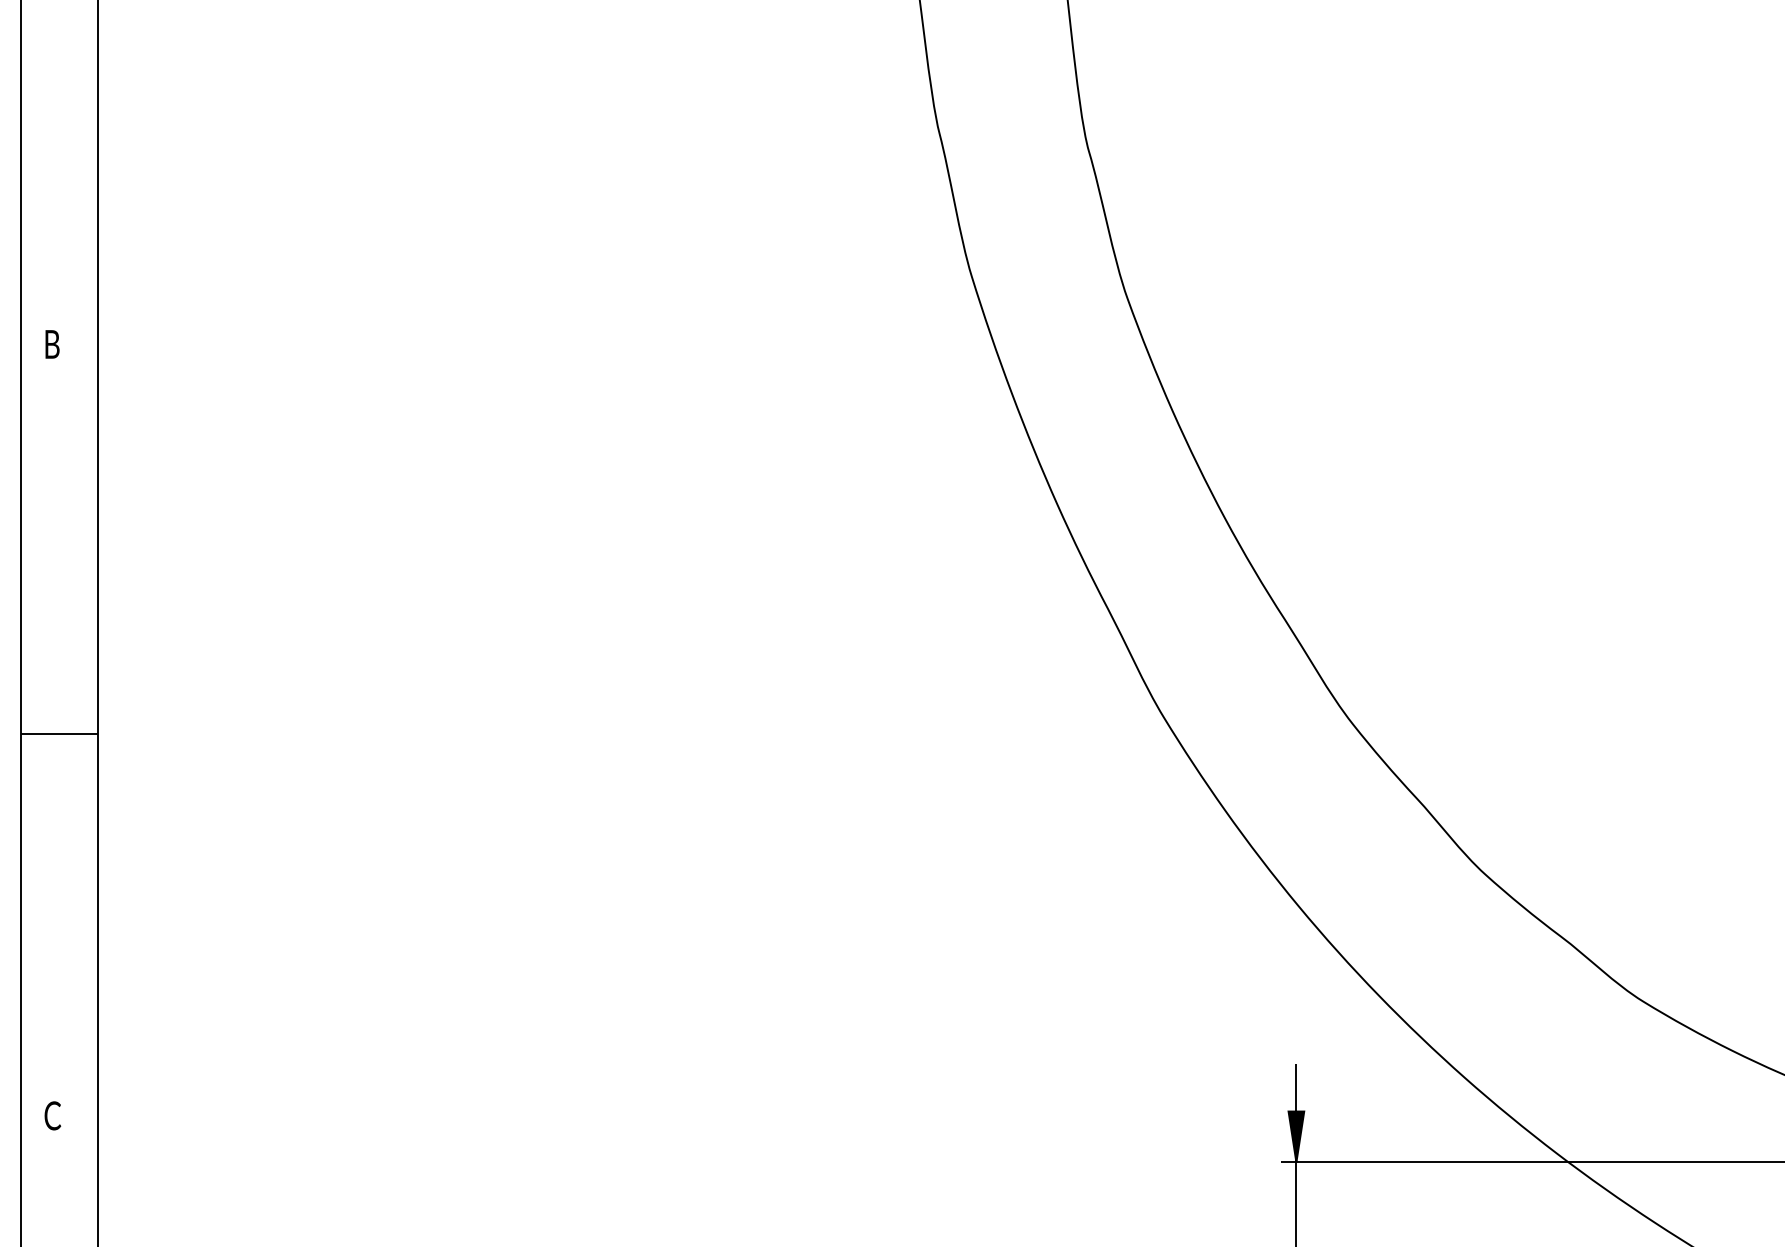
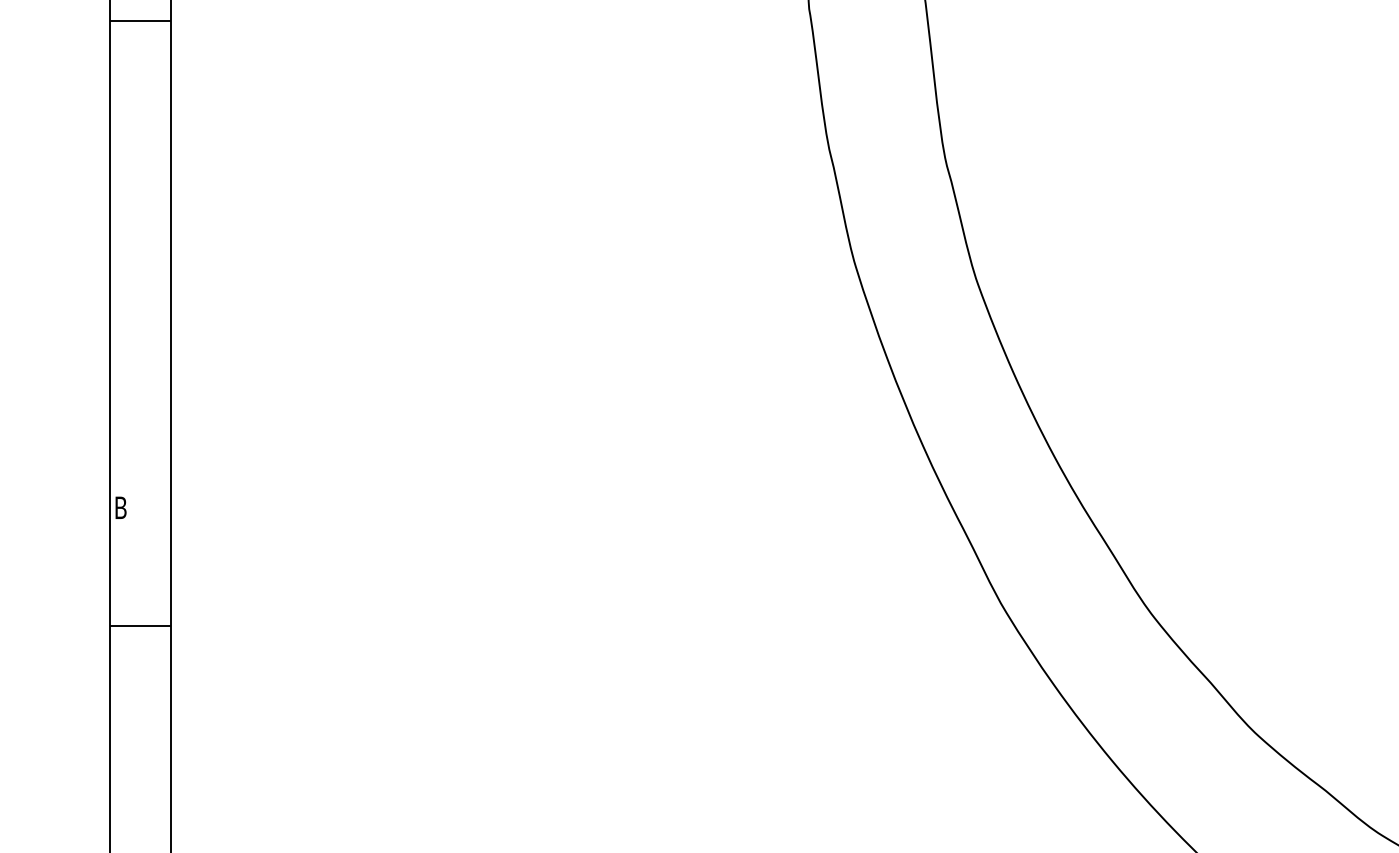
text: (52, 344) -> (121, 507), moved

